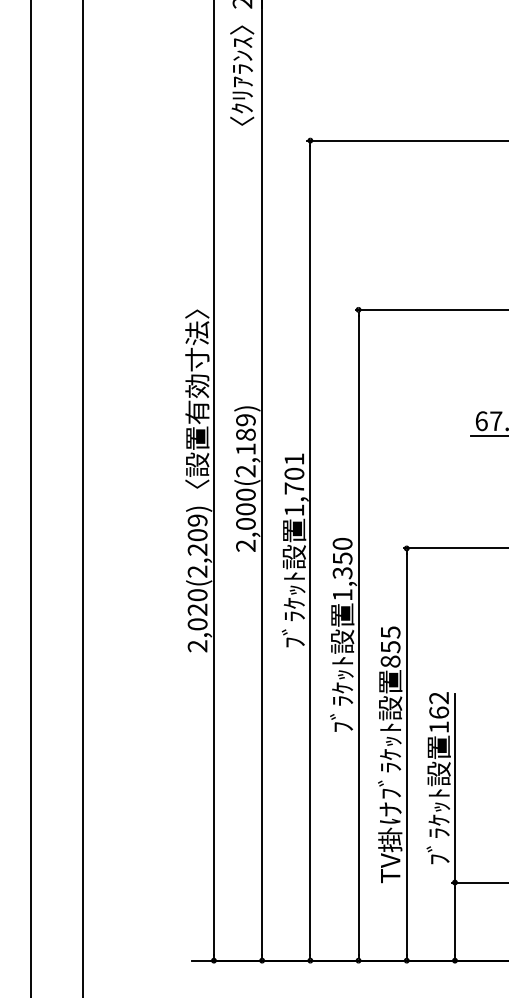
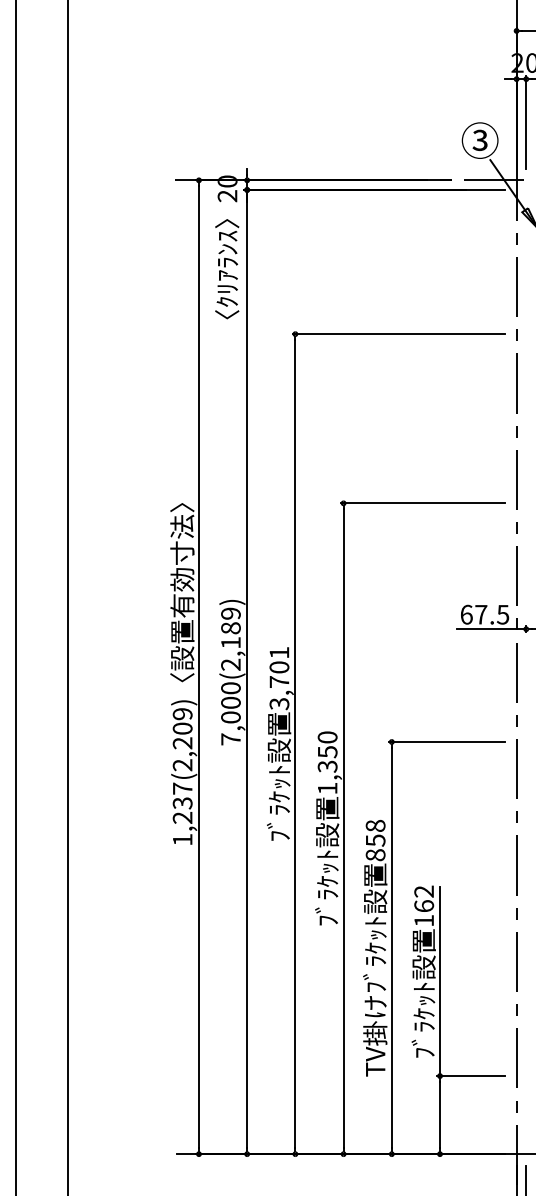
text: (294, 510) -> (279, 704), 1,701 -> 3,701
text: (245, 545) -> (230, 739), 2,000(2,189) -> 7,000(2,189)
text: (197, 619) -> (182, 813), 2,020(2,209) -> 1,237(2,209)
text: (390, 631) -> (375, 825), 855 -> 858

